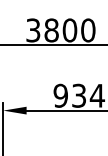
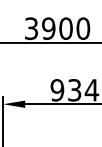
text: (51, 30) -> (48, 28), 3800 -> 3900

